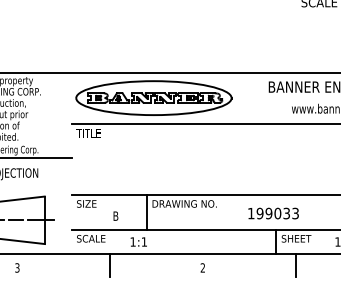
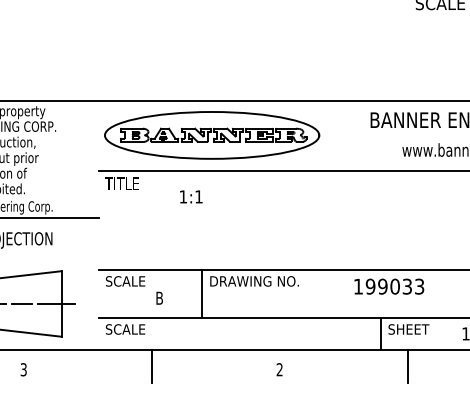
text: (94, 204) -> (129, 281), SIZE -> SCALE
text: (273, 213) -> (389, 286), moved
text: (138, 241) -> (191, 196), moved

